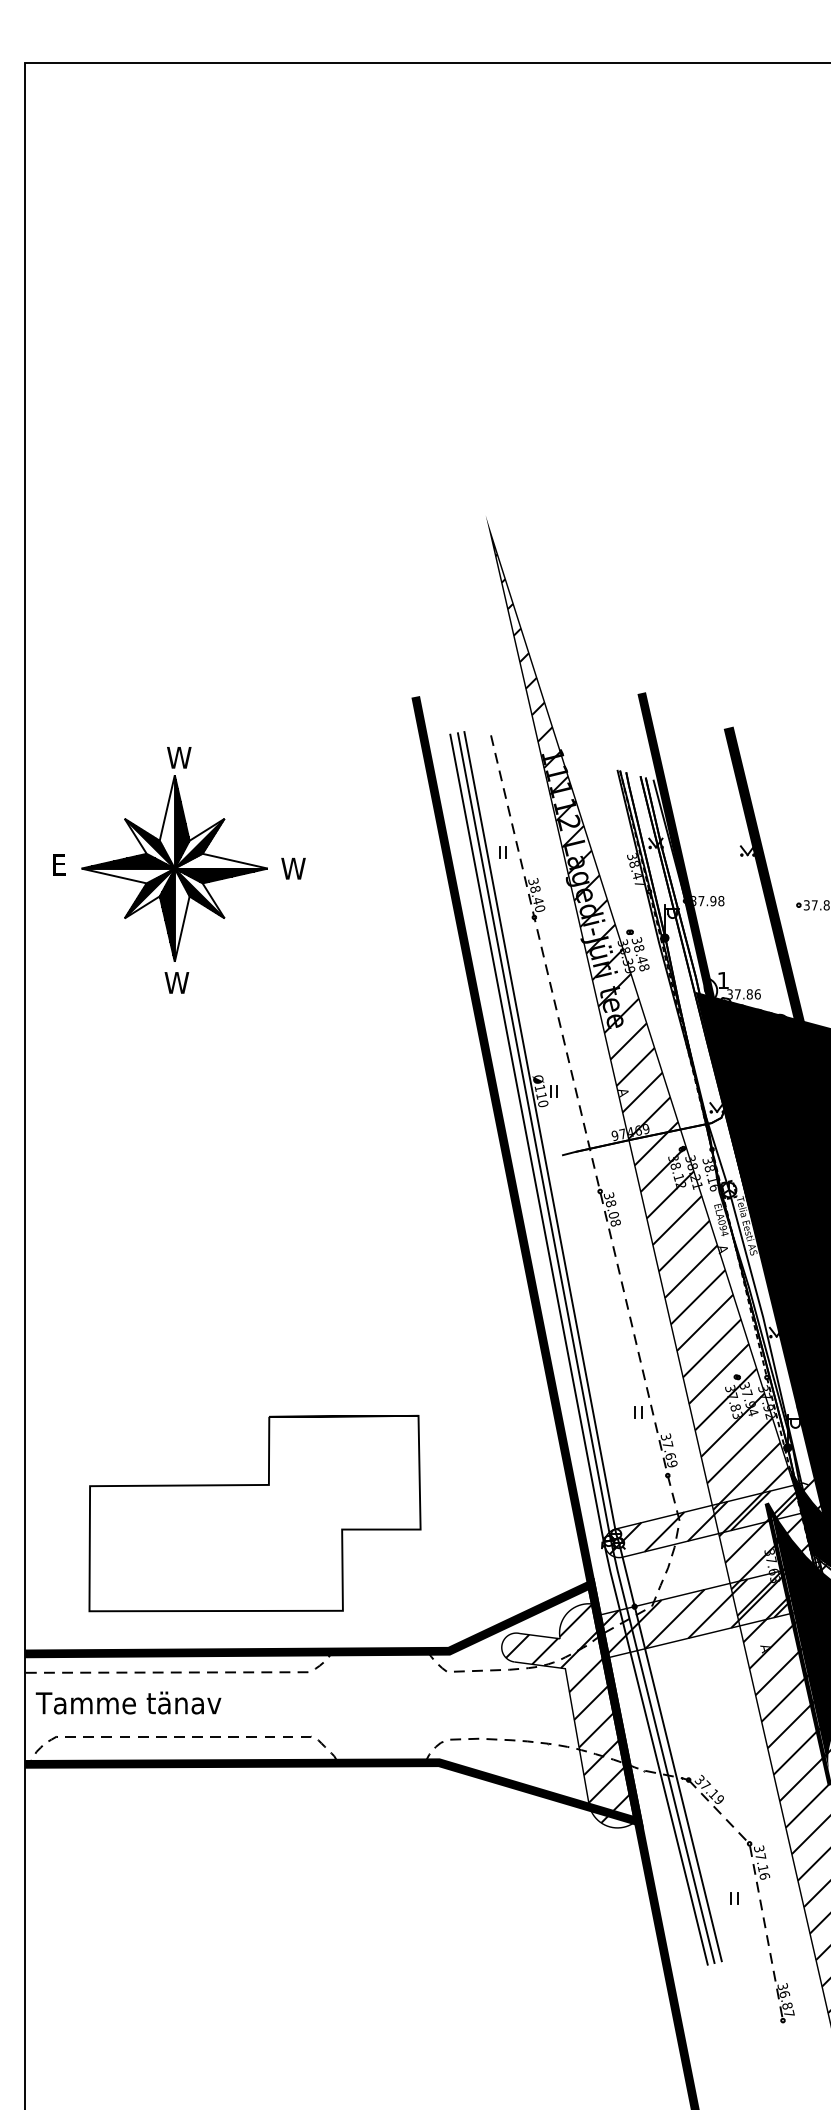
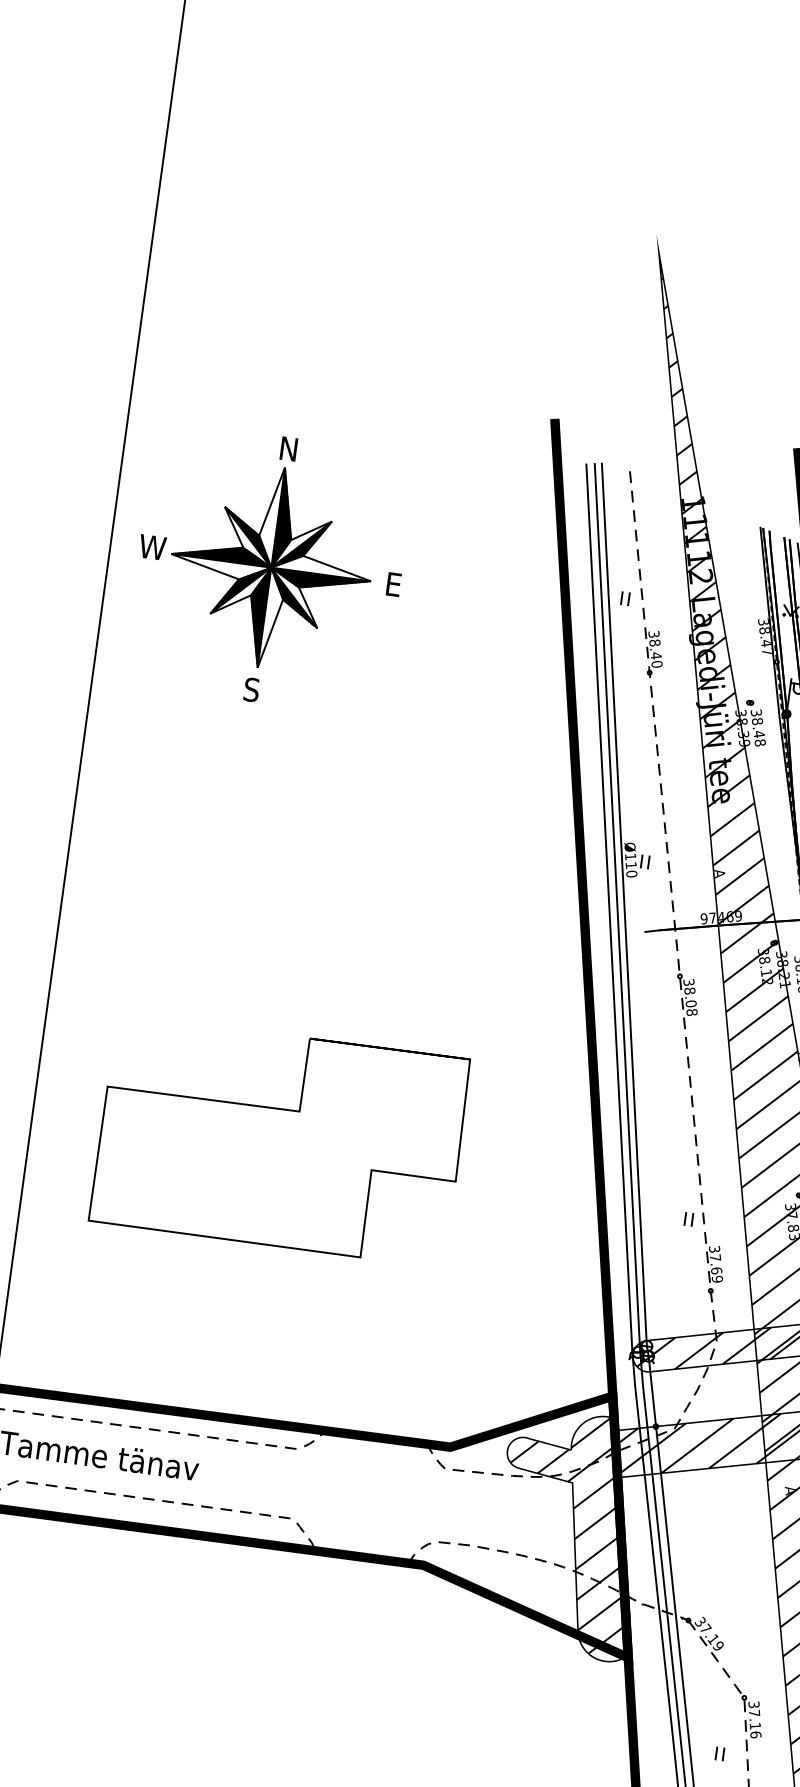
text: (179, 757) -> (292, 449), W -> N
text: (63, 864) -> (152, 546), E -> W
text: (293, 868) -> (398, 584), W -> E
text: (176, 982) -> (256, 690), W -> S
curve: (254, 1485) -> (284, 1110), moved

